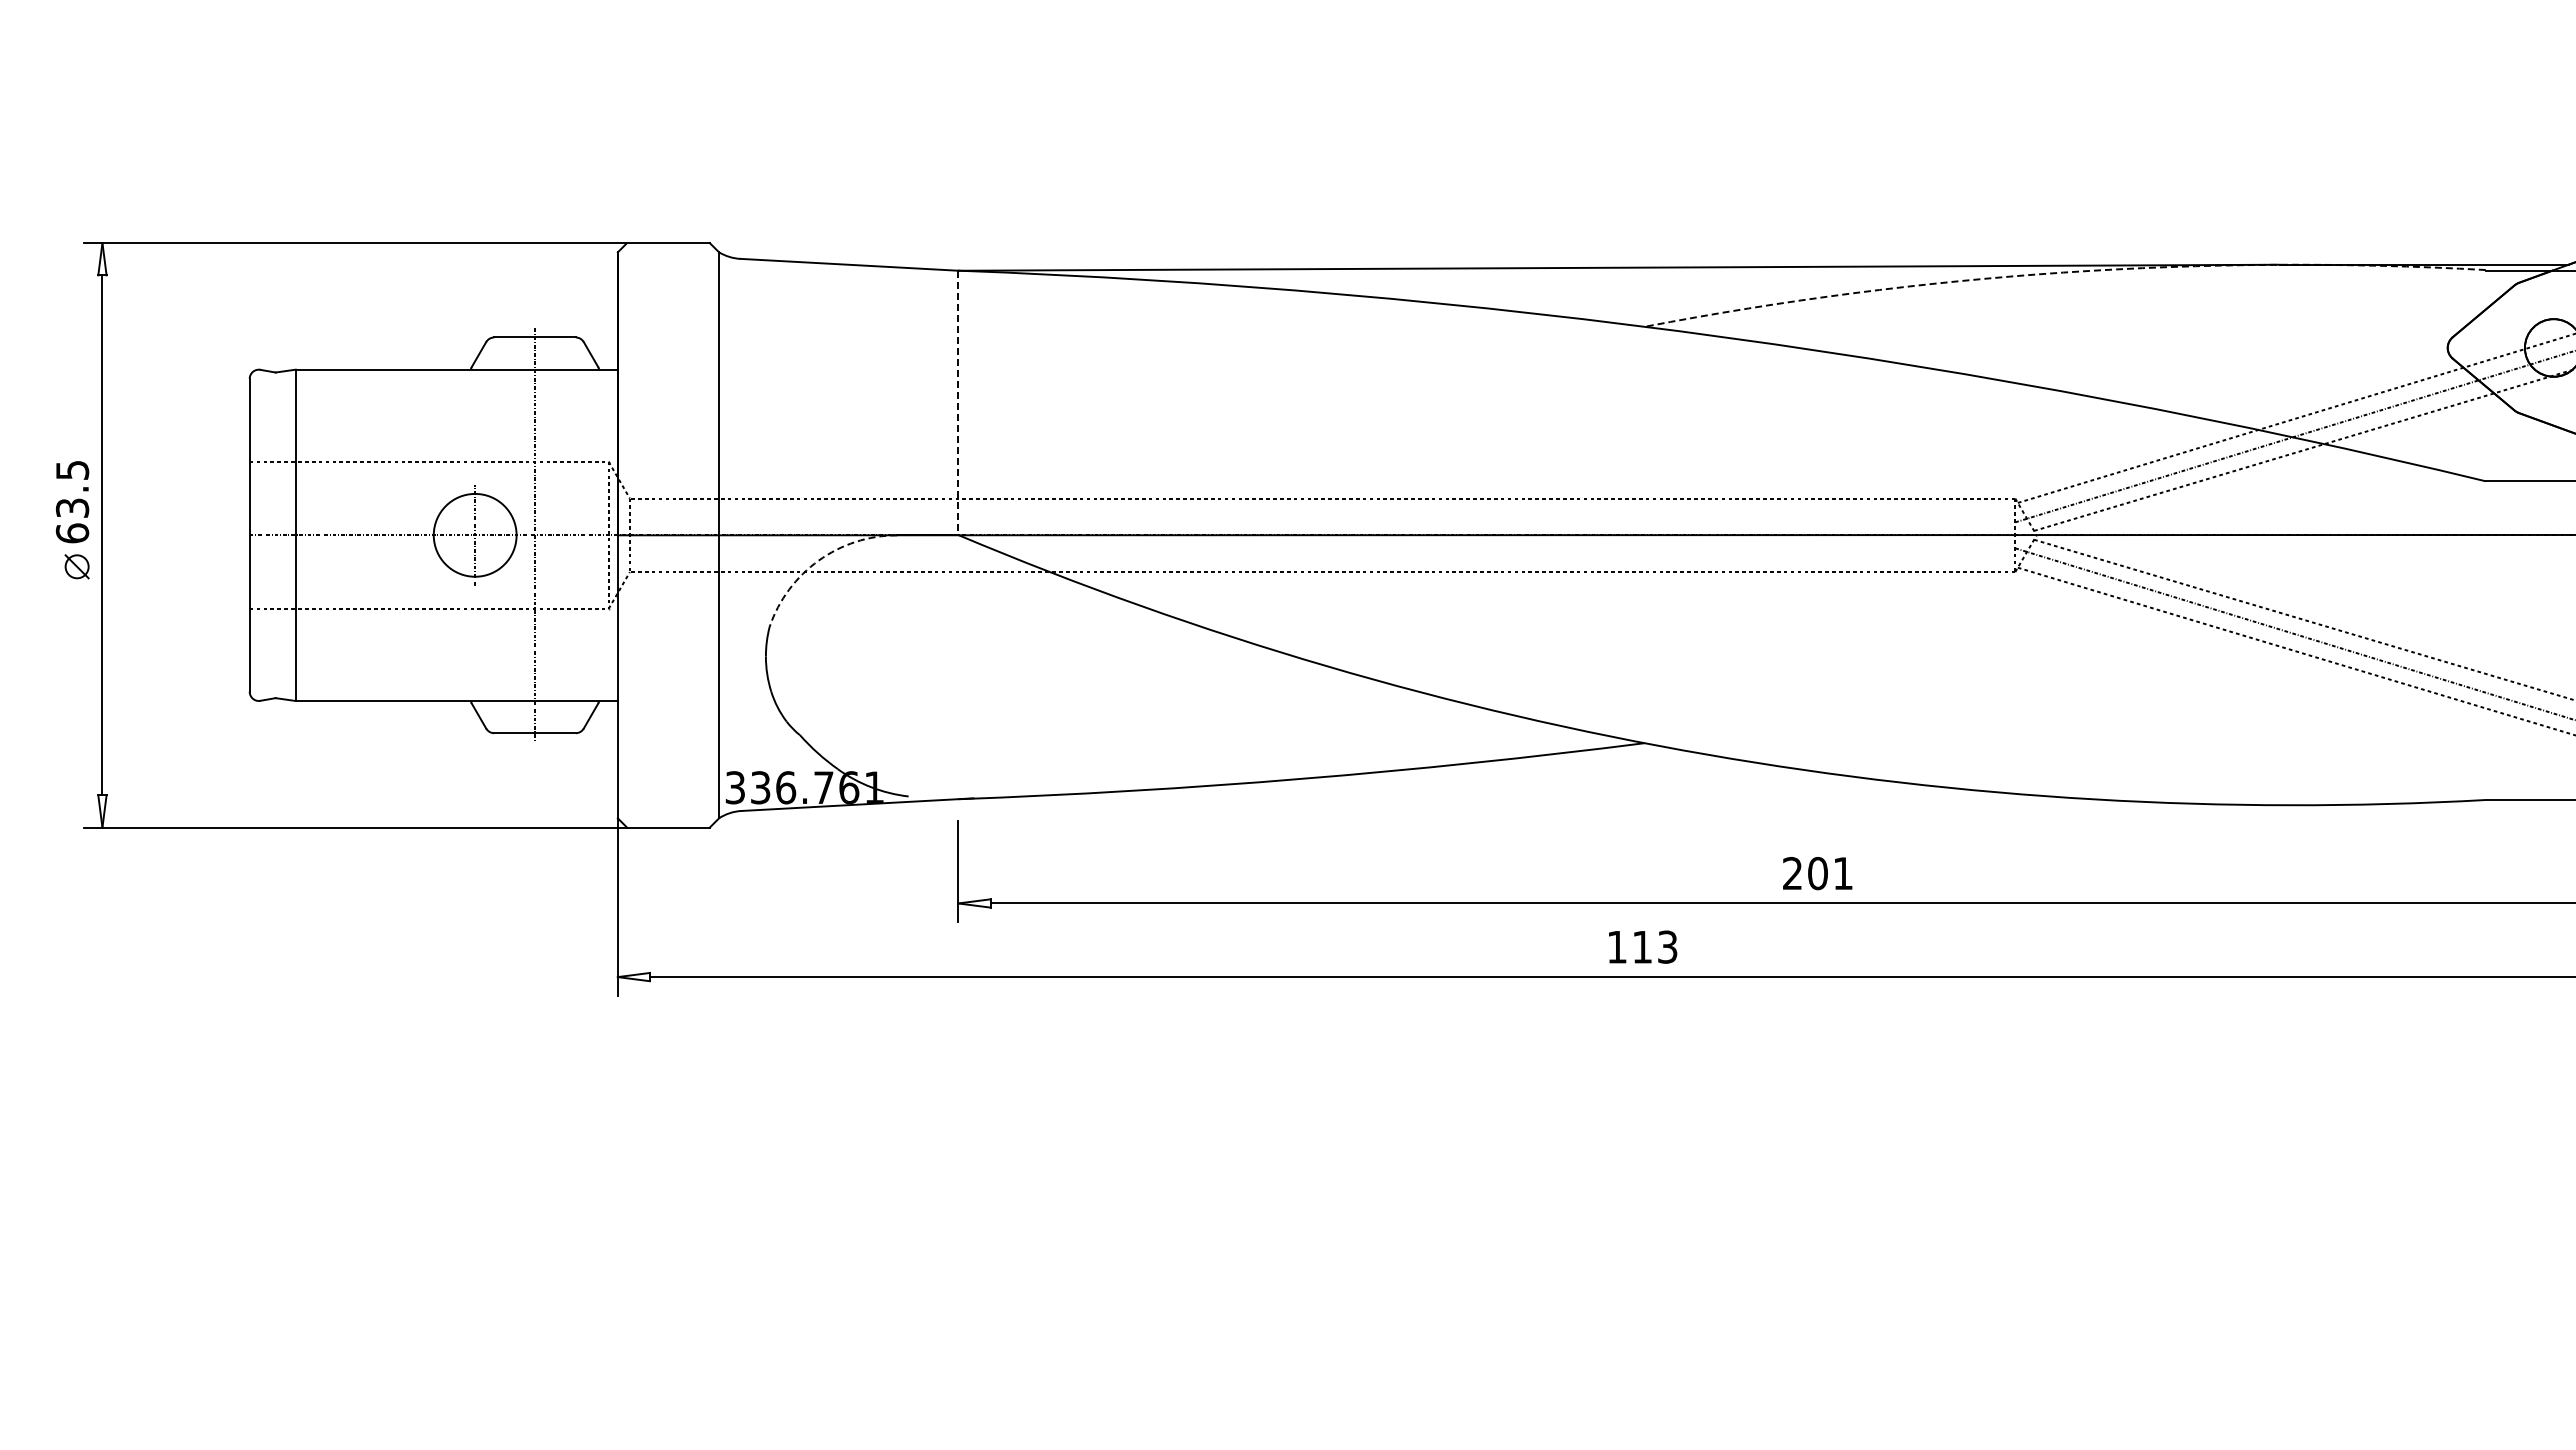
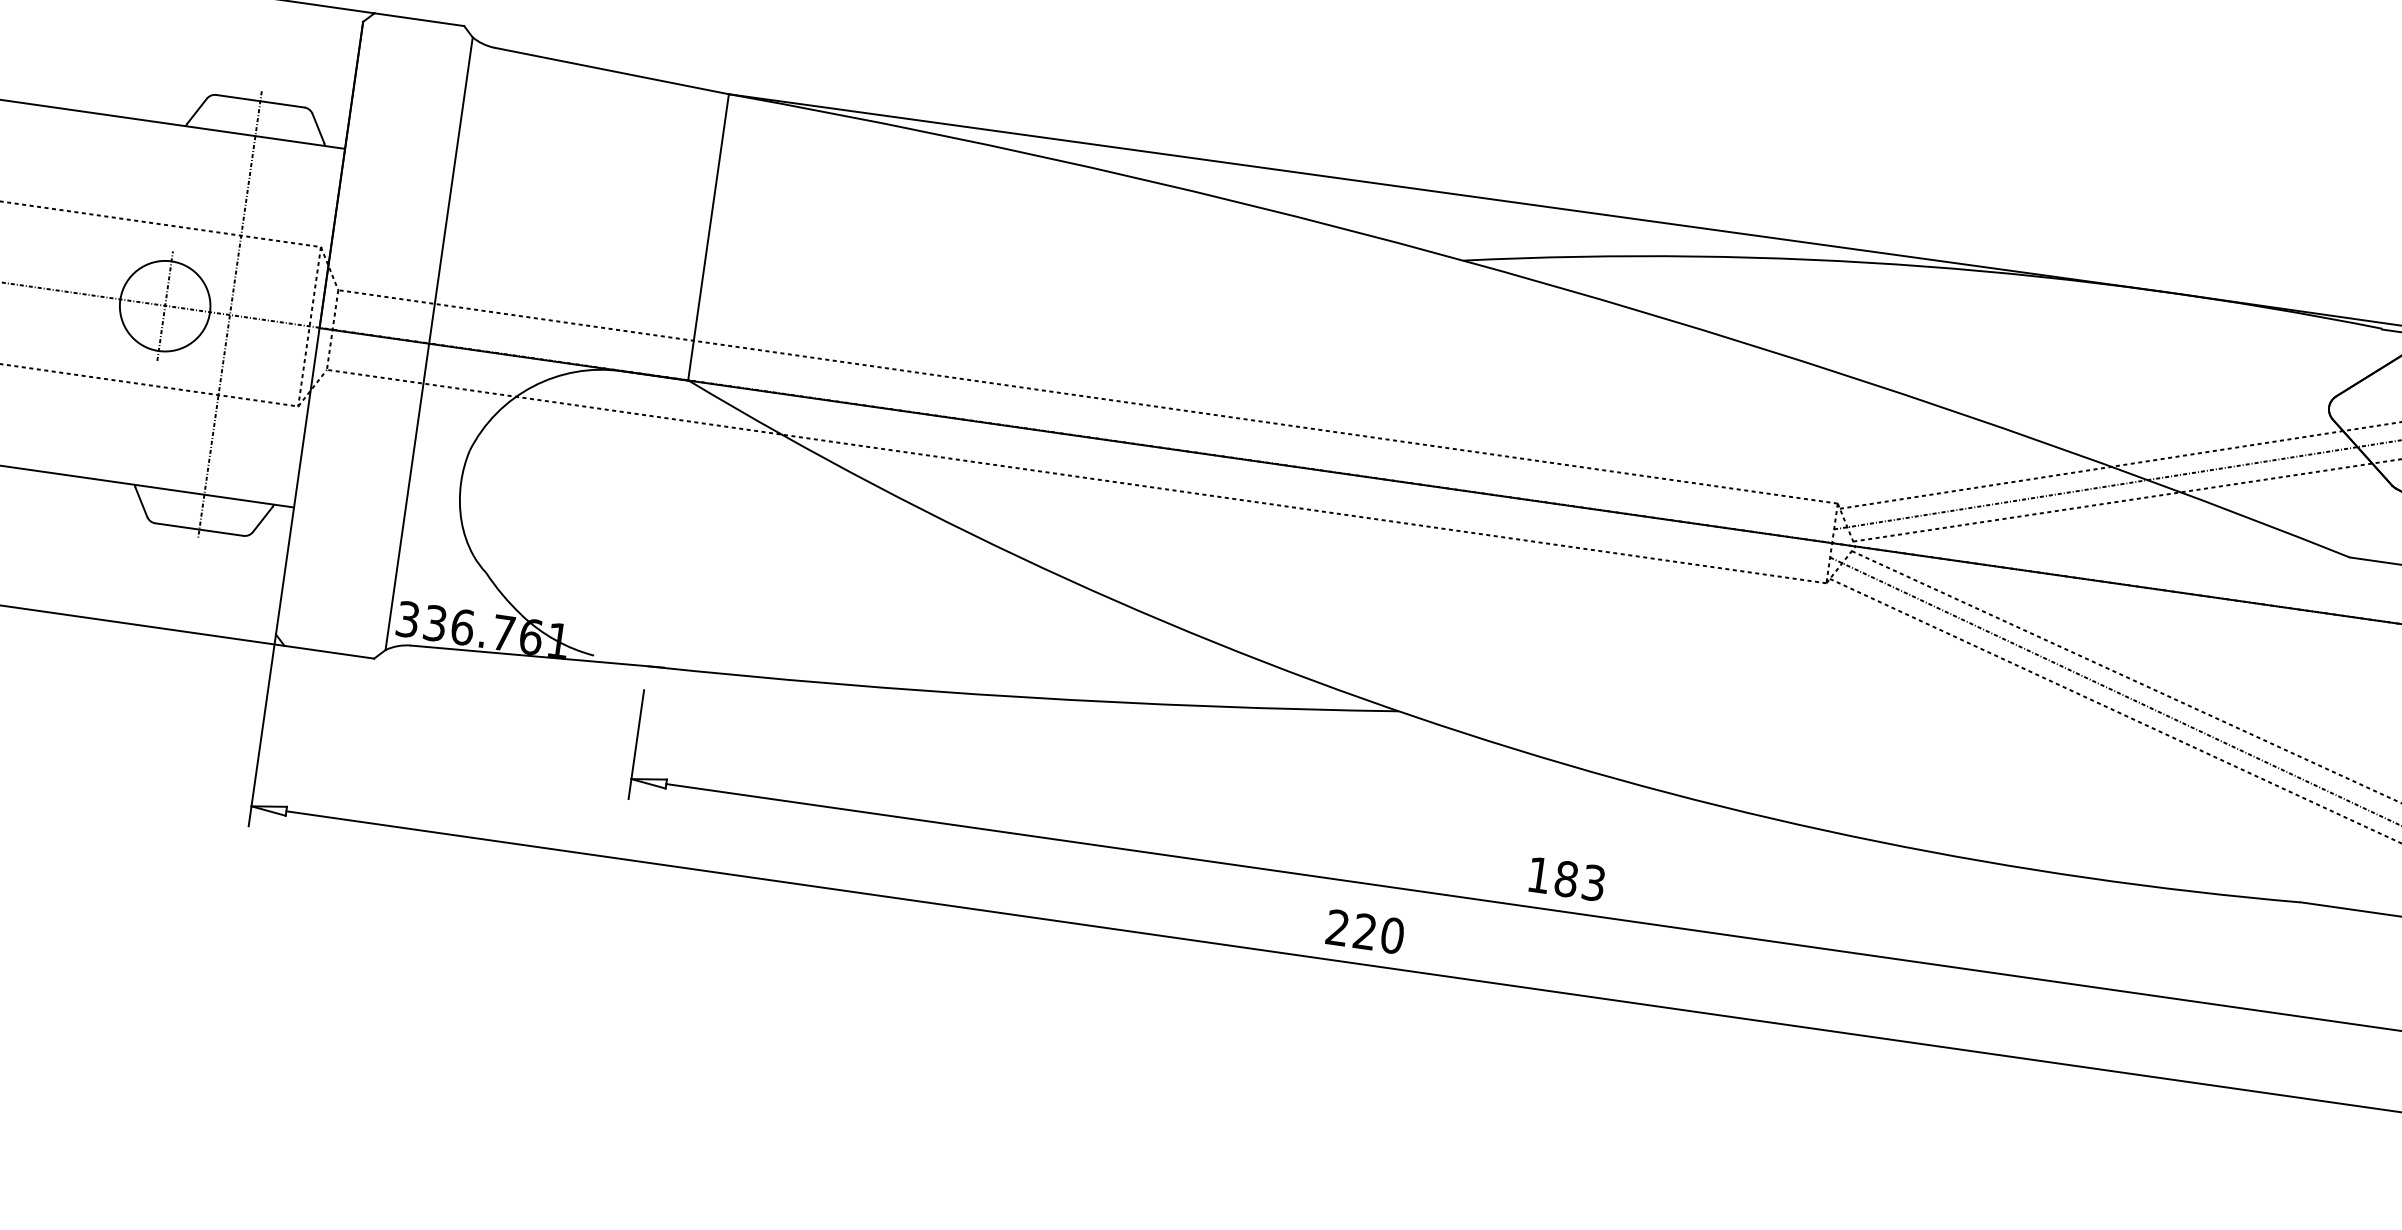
arc: (2063, 272) -> (1924, 266), dashed -> solid
line: (958, 403) -> (708, 237), dashed -> solid
arc: (818, 560) -> (532, 386), dashed -> solid
text: (1817, 873) -> (1565, 879), 201 -> 183
text: (1642, 946) -> (1365, 931), 113 -> 220

